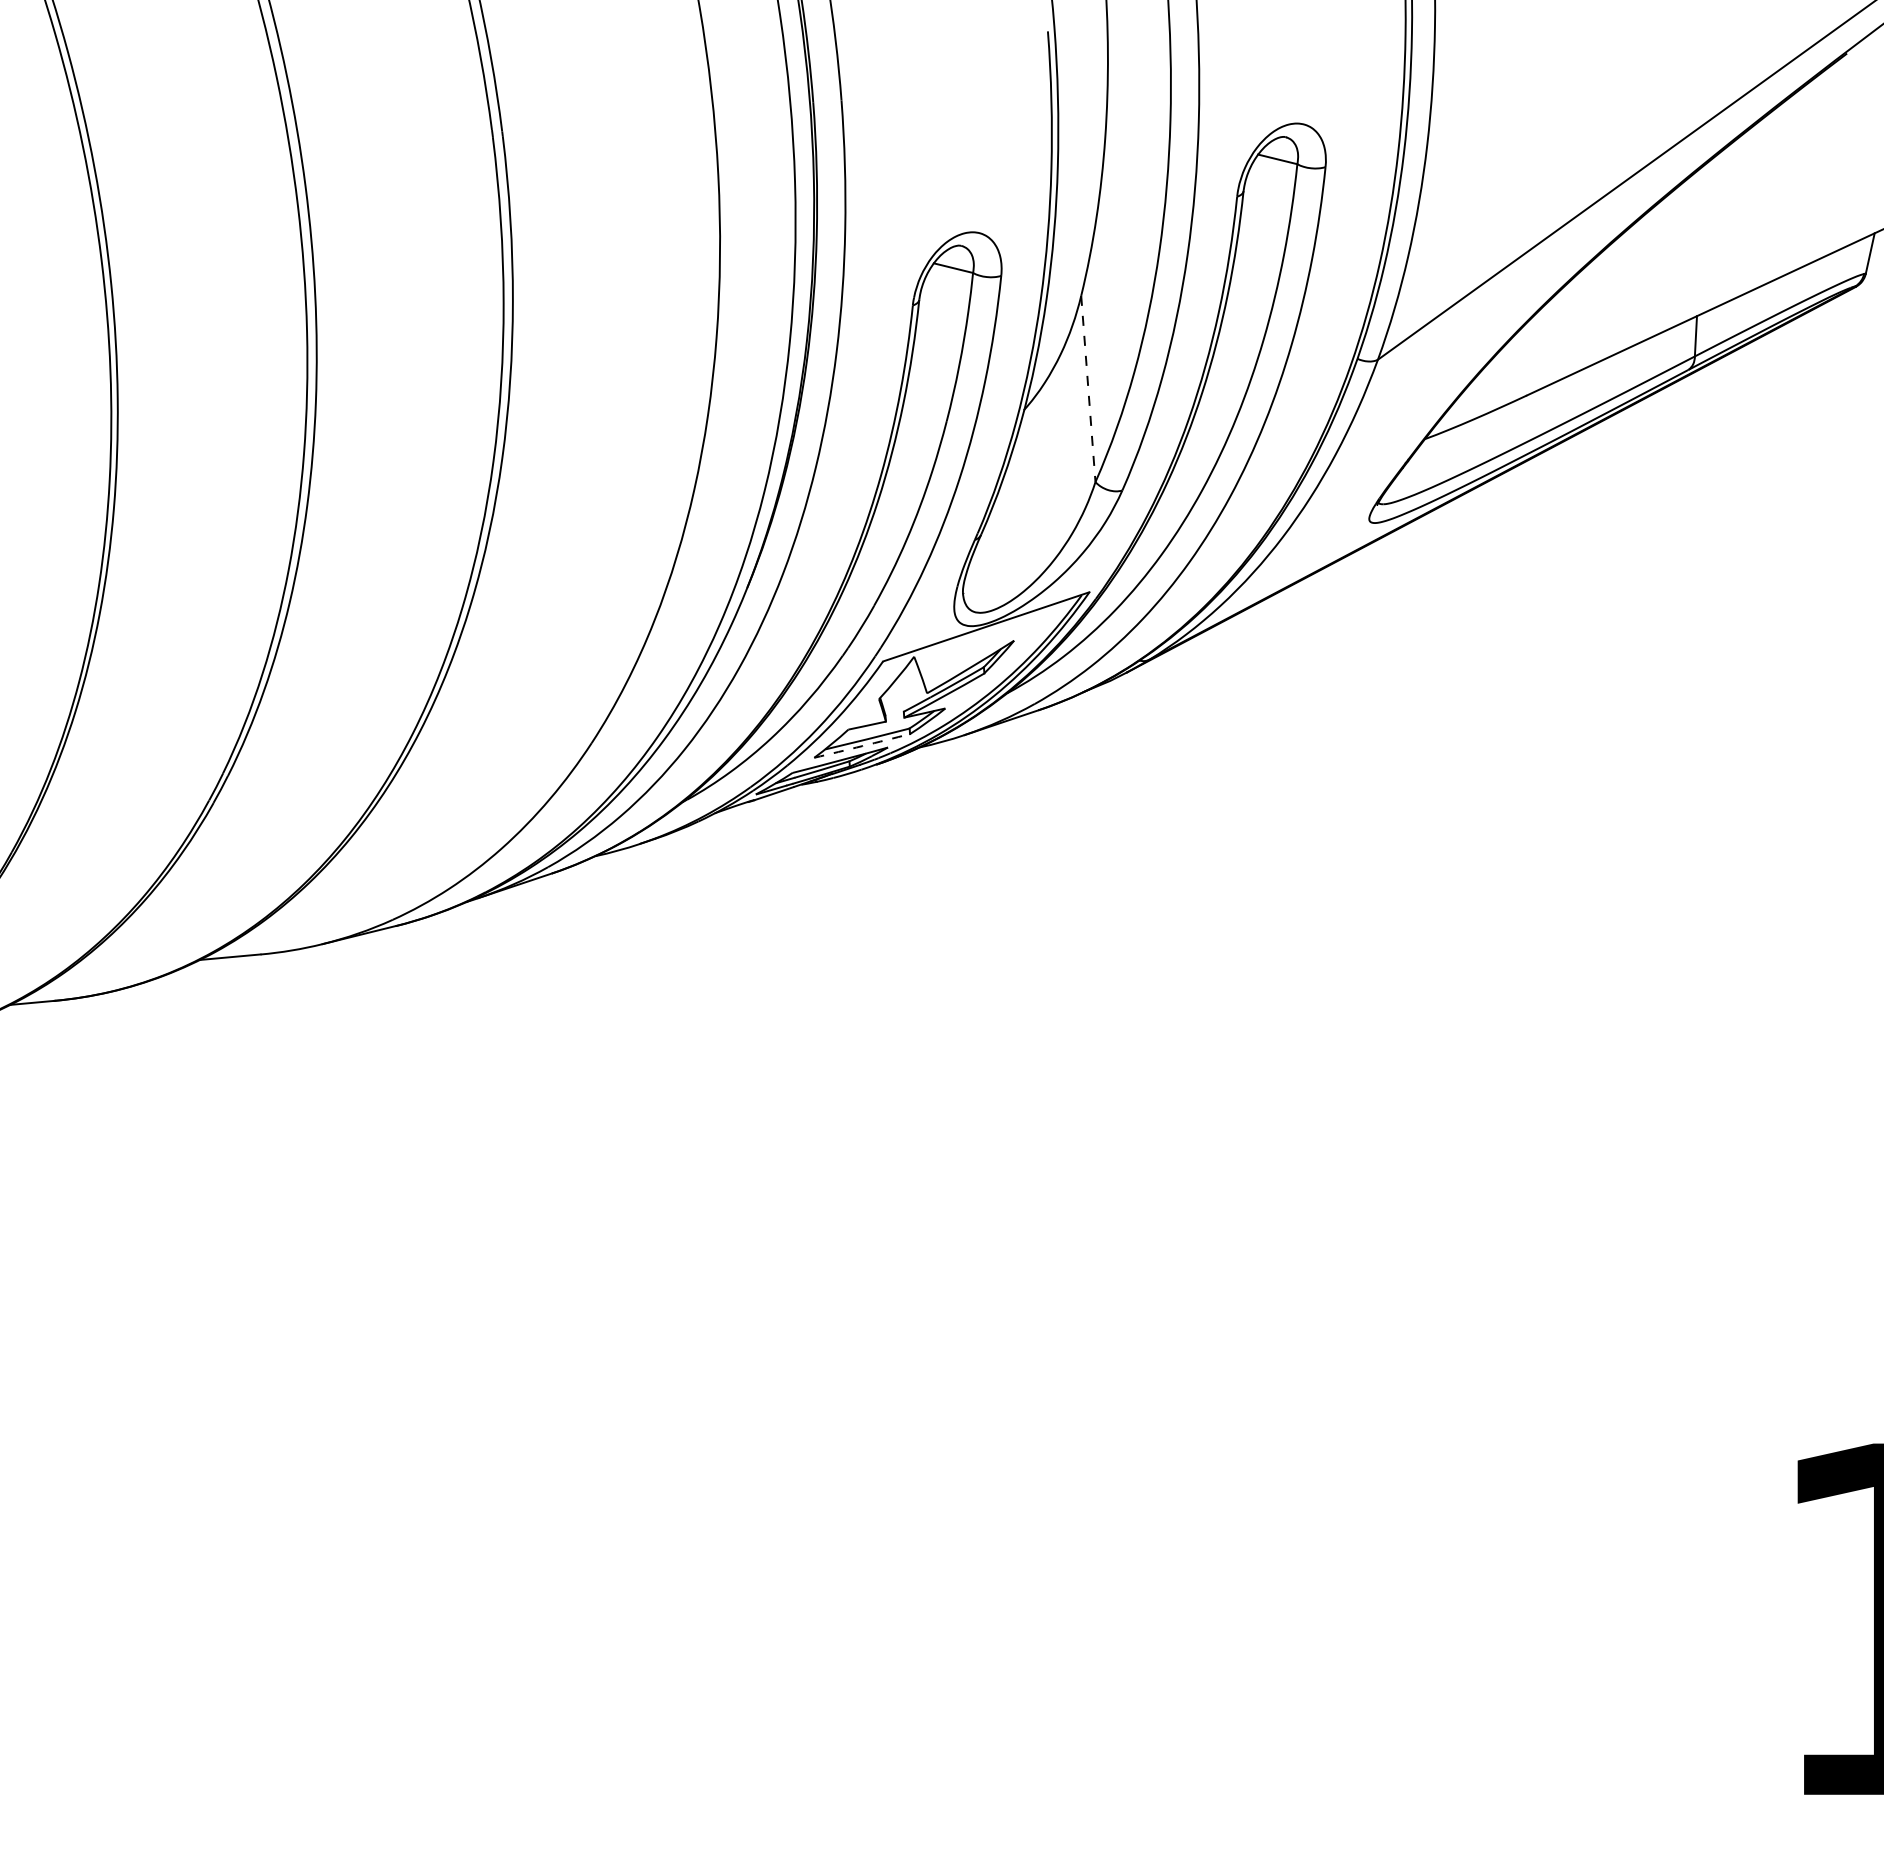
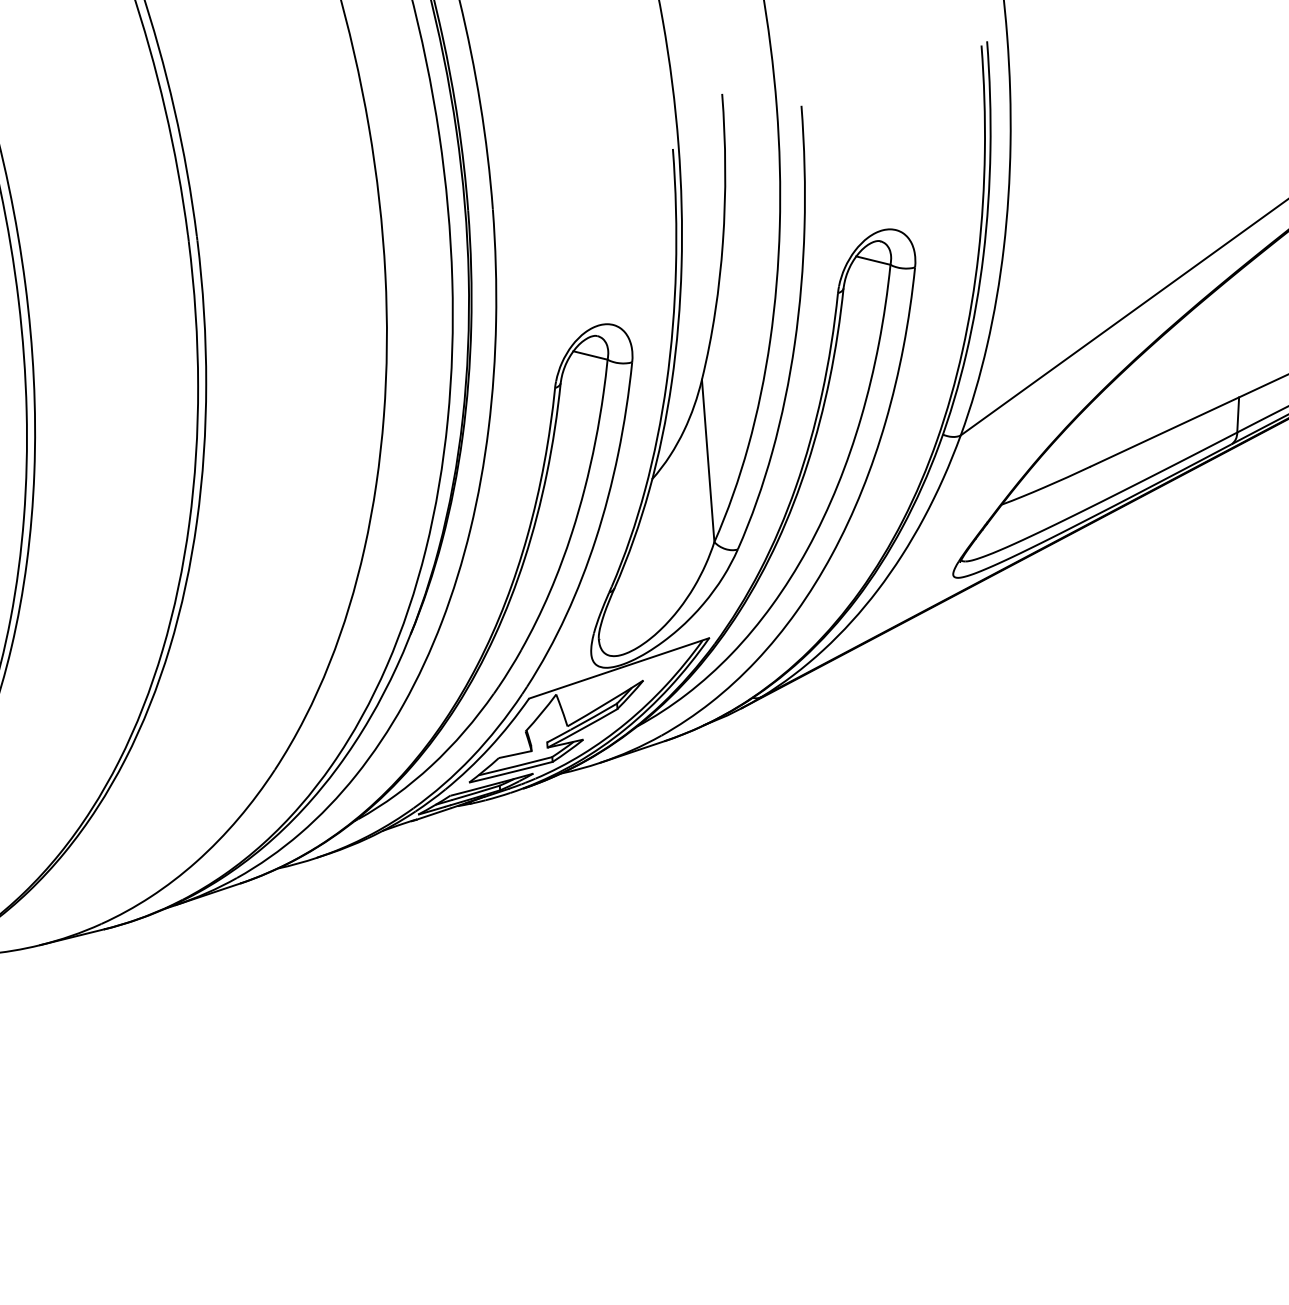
line: (1088, 389) -> (708, 461), dashed -> solid
arc: (862, 746) -> (511, 772), dashed -> solid

